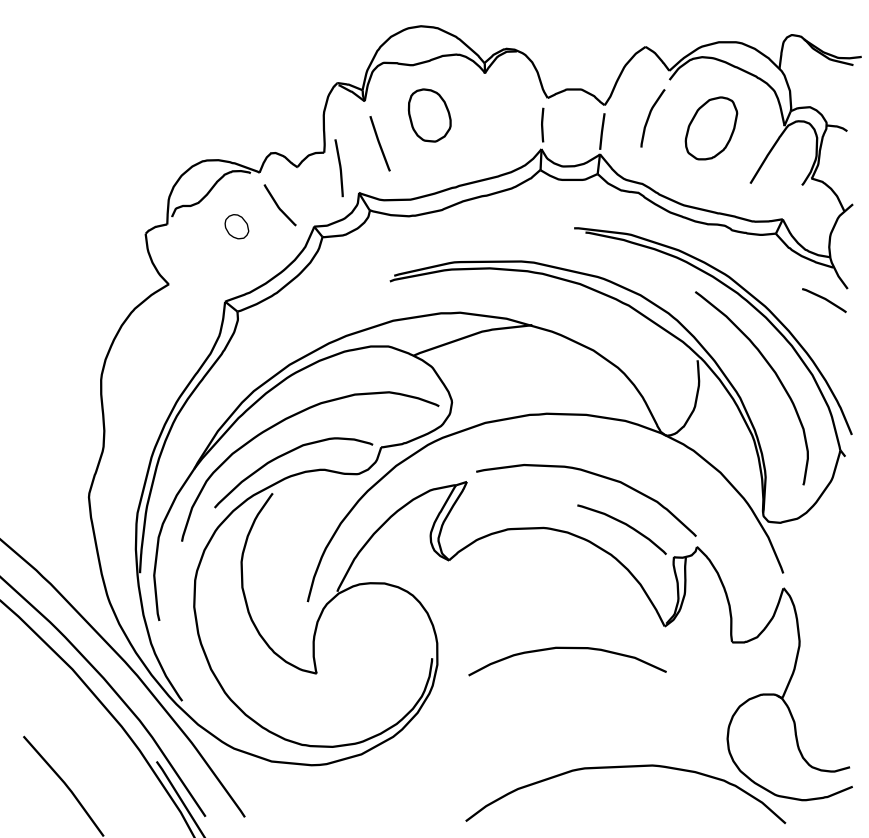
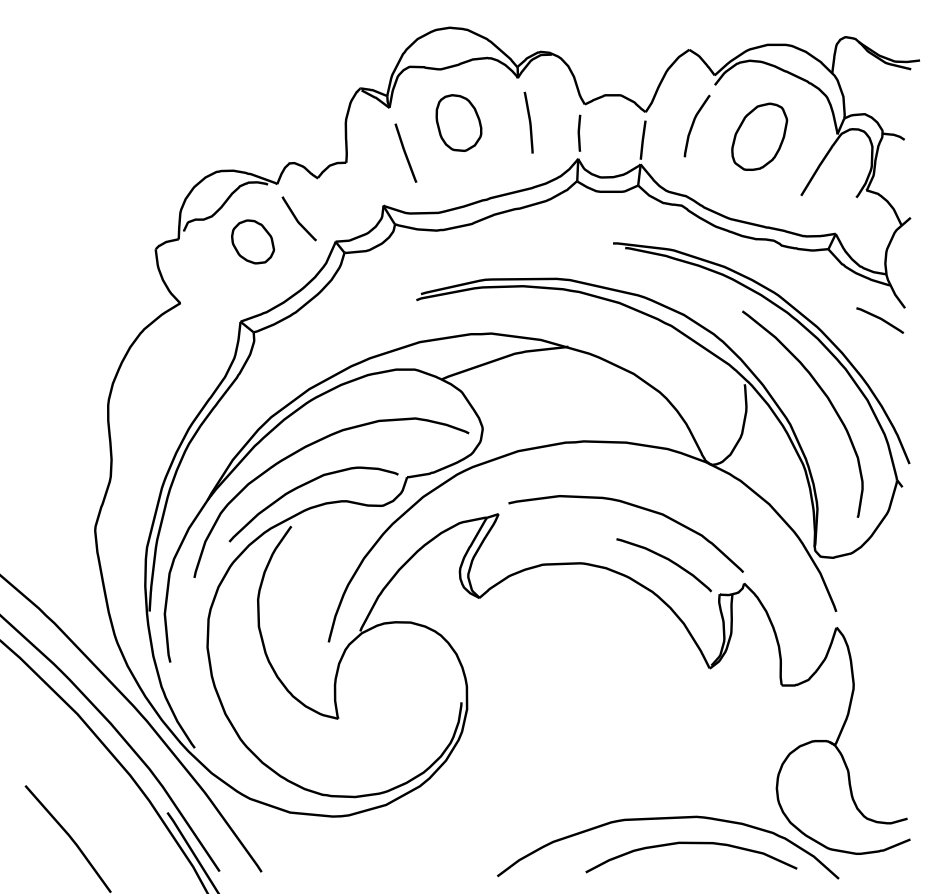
curve: (339, 168) -> (529, 123), moved
part: (236, 226) -> (252, 241), size x1.67
curve: (567, 648) -> (691, 843), moved

